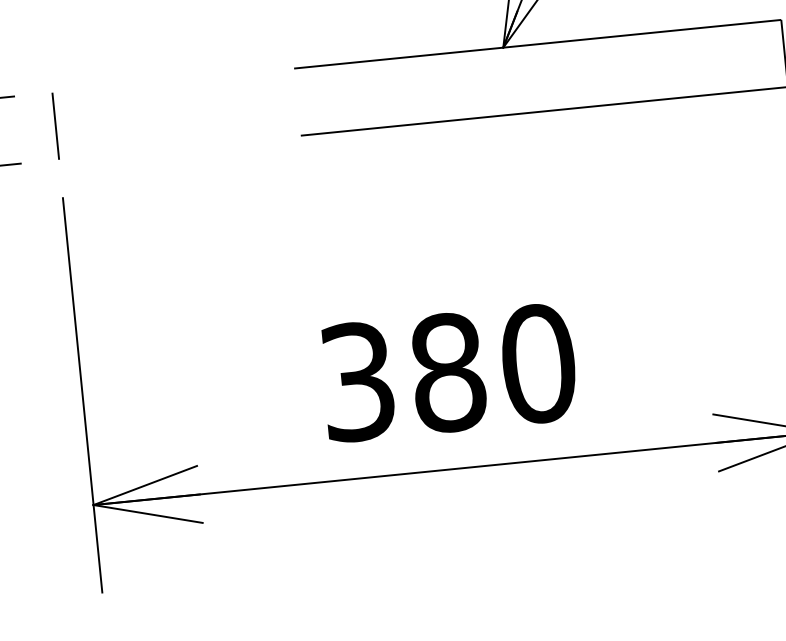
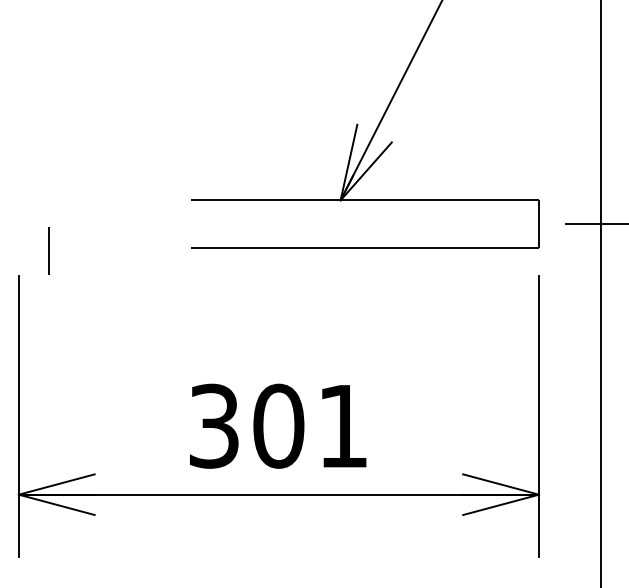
line: (55, 125) -> (48, 250), moved
text: (492, 367) -> (310, 425), 380 -> 301

